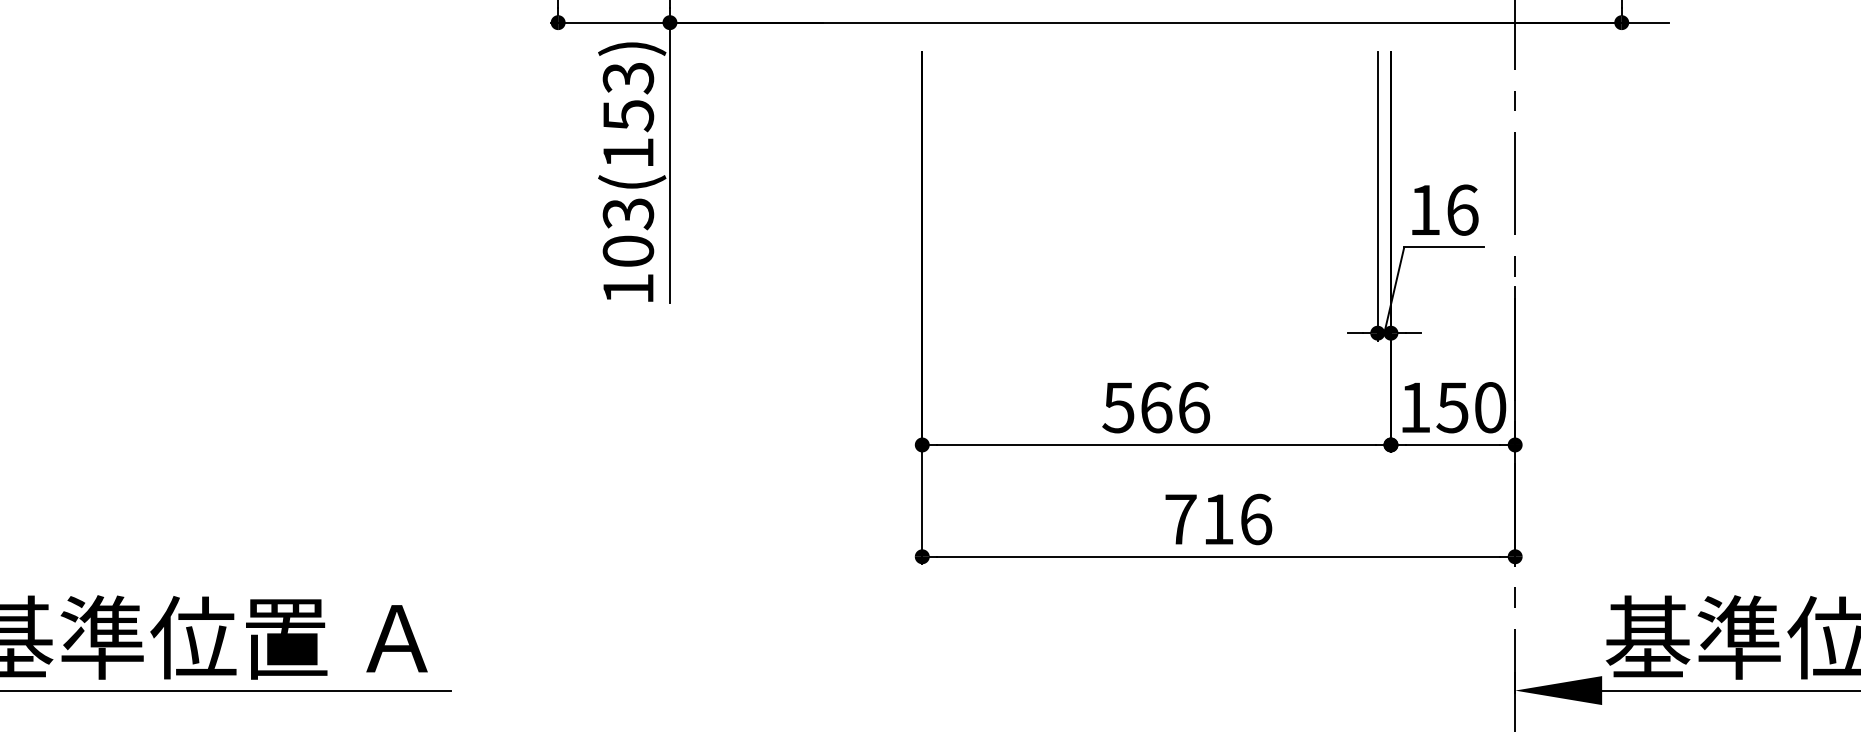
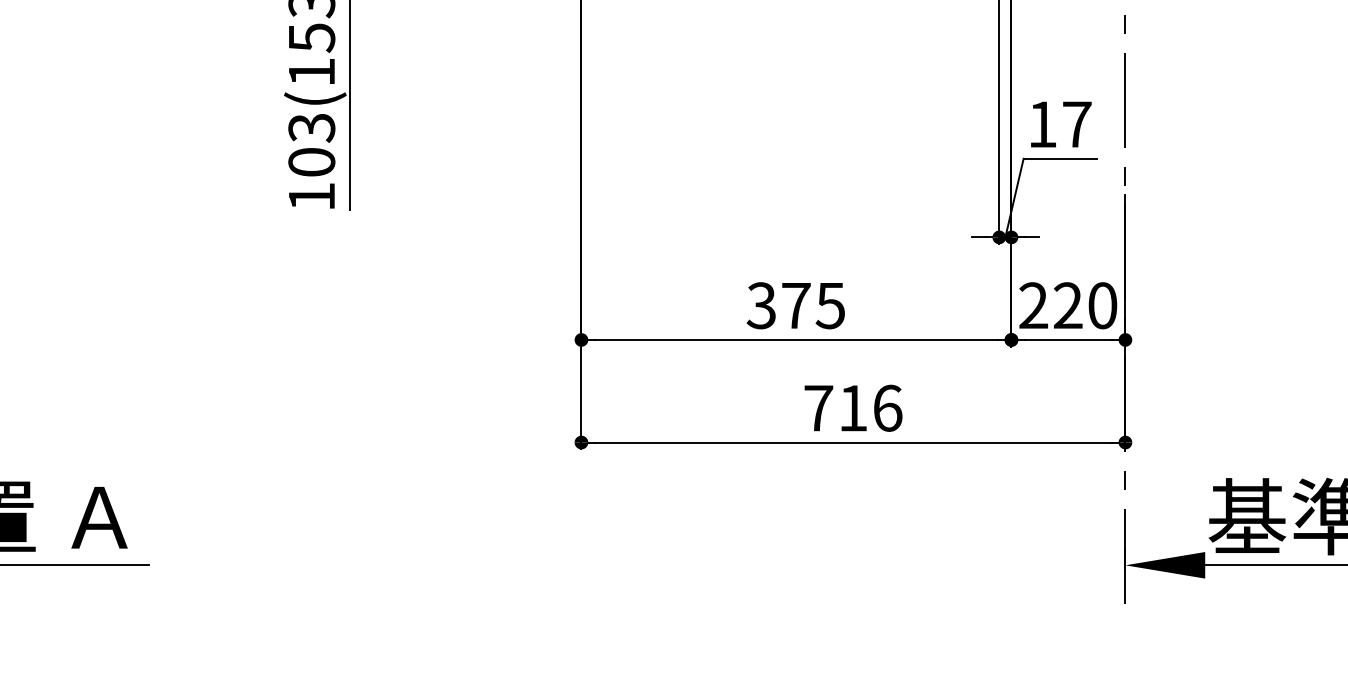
text: (1462, 209) -> (1077, 123), 16 -> 17
text: (1156, 407) -> (796, 305), 566 -> 375
text: (1433, 407) -> (1050, 305), 150 -> 220

